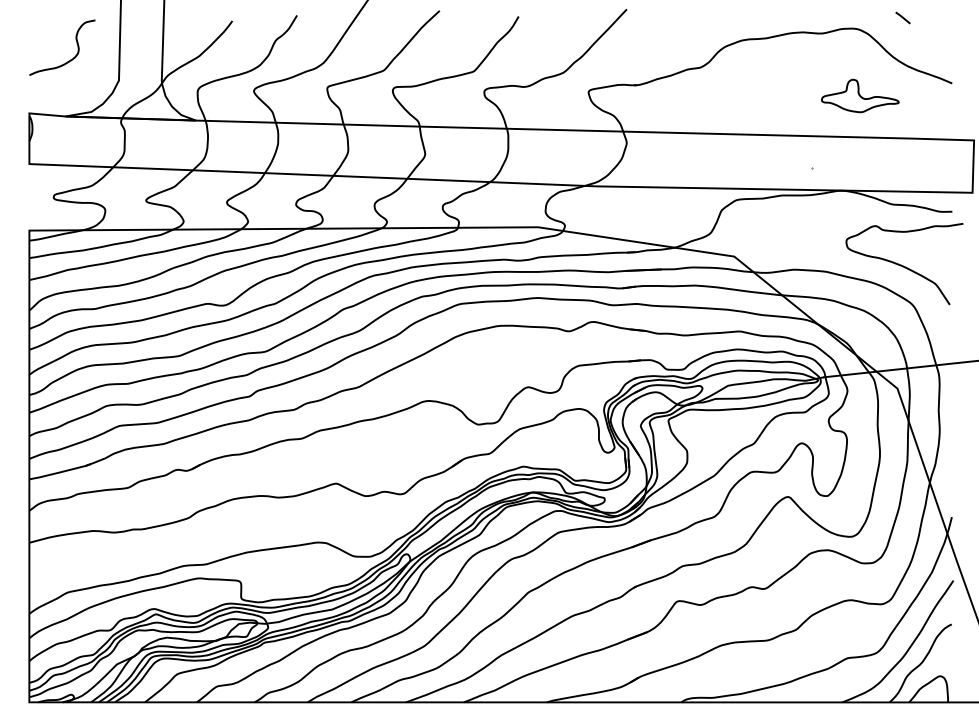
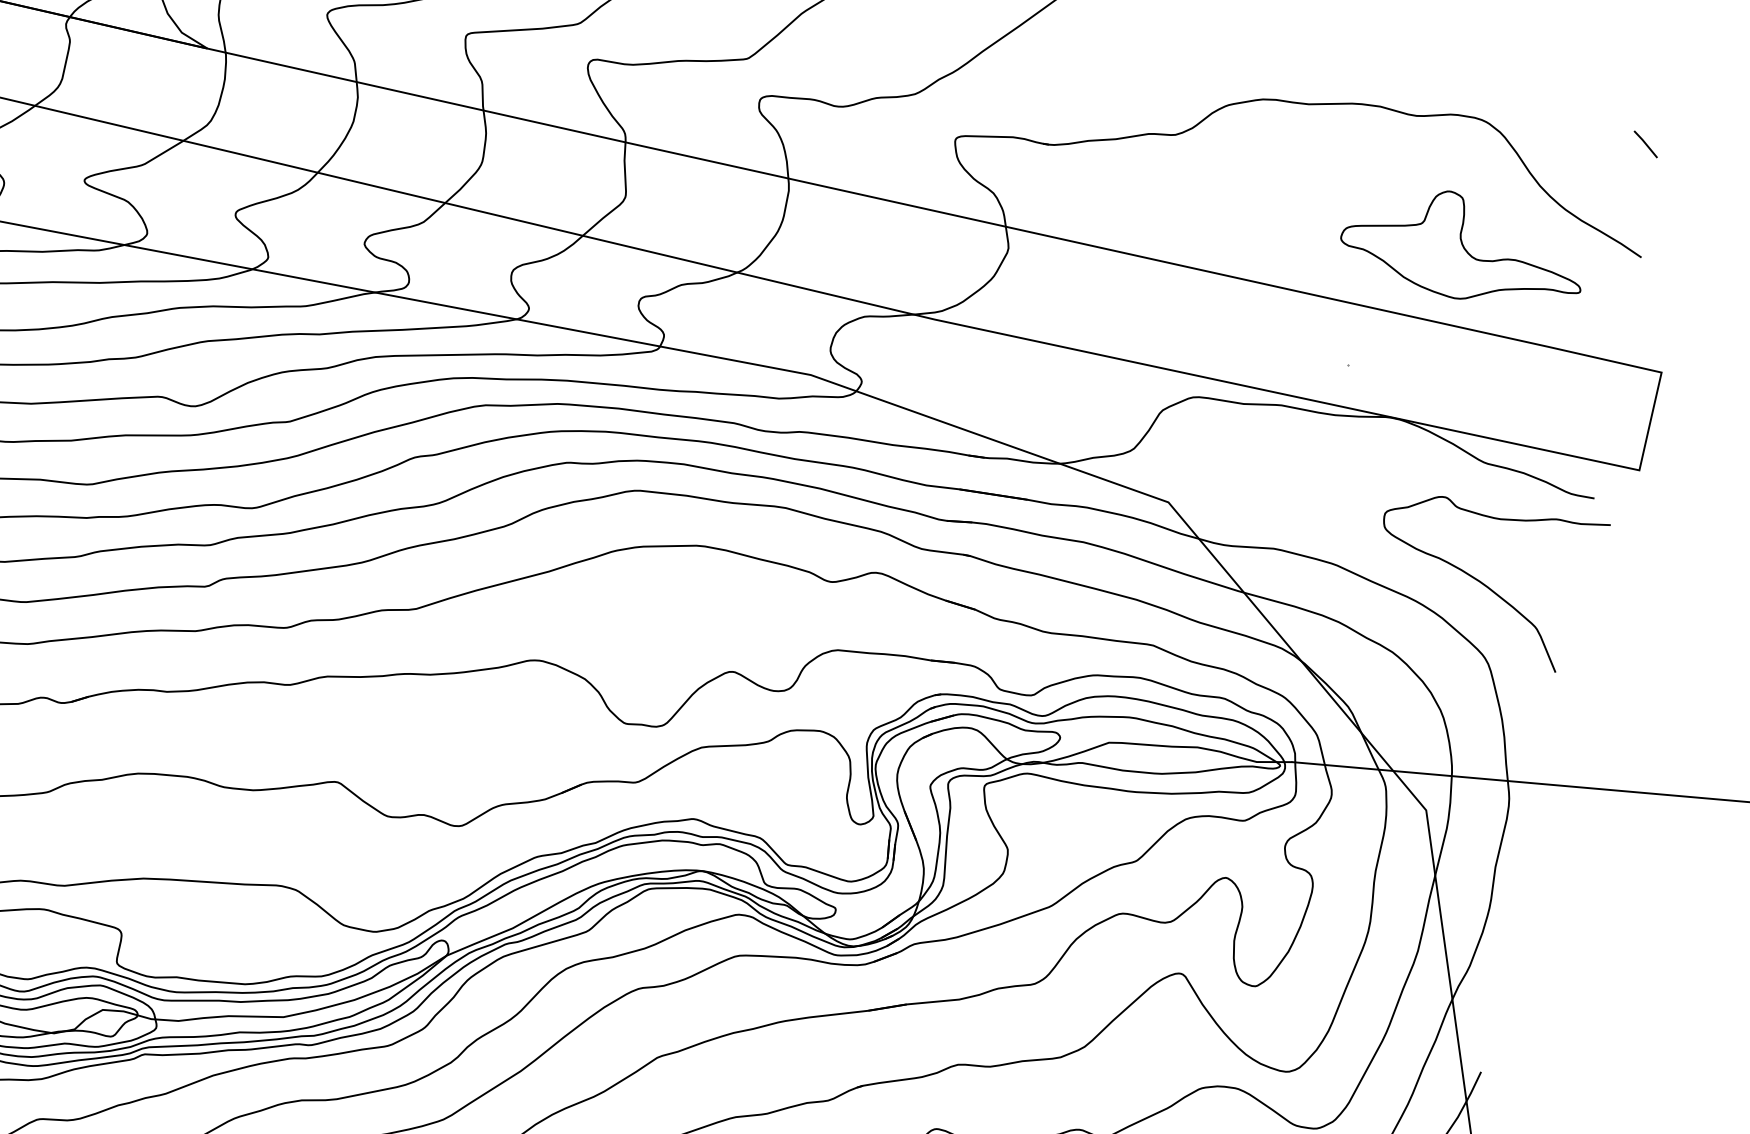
line: (902, 17) -> (1644, 143), moved
part: (860, 95) -> (1464, 246), size x1.67

